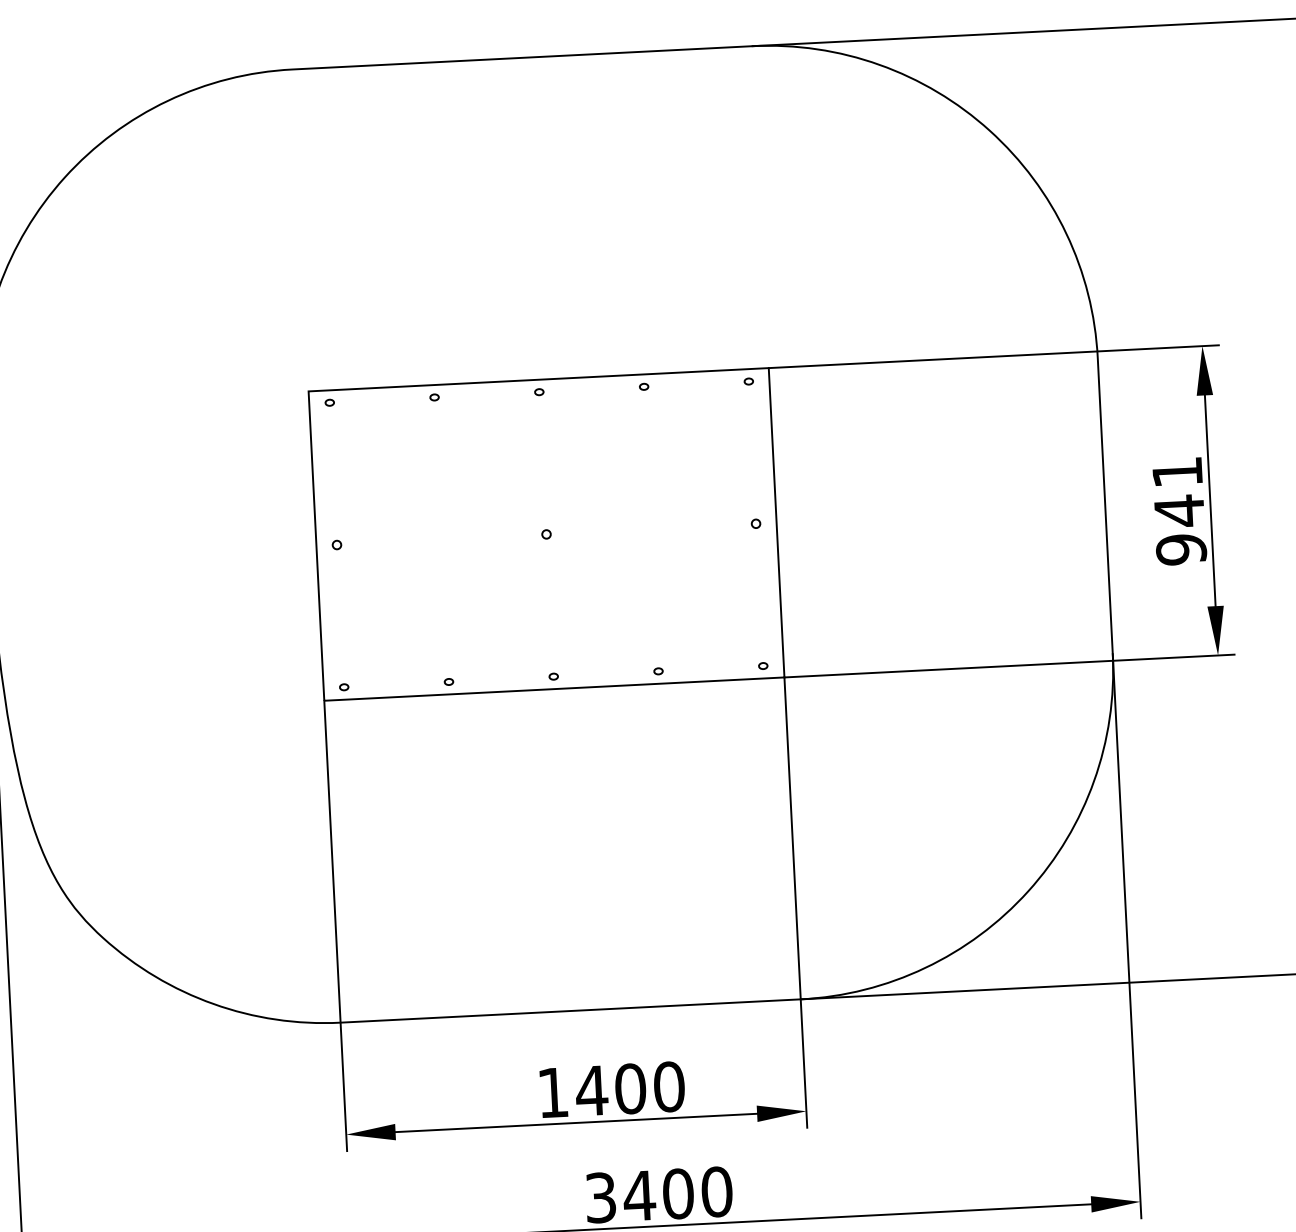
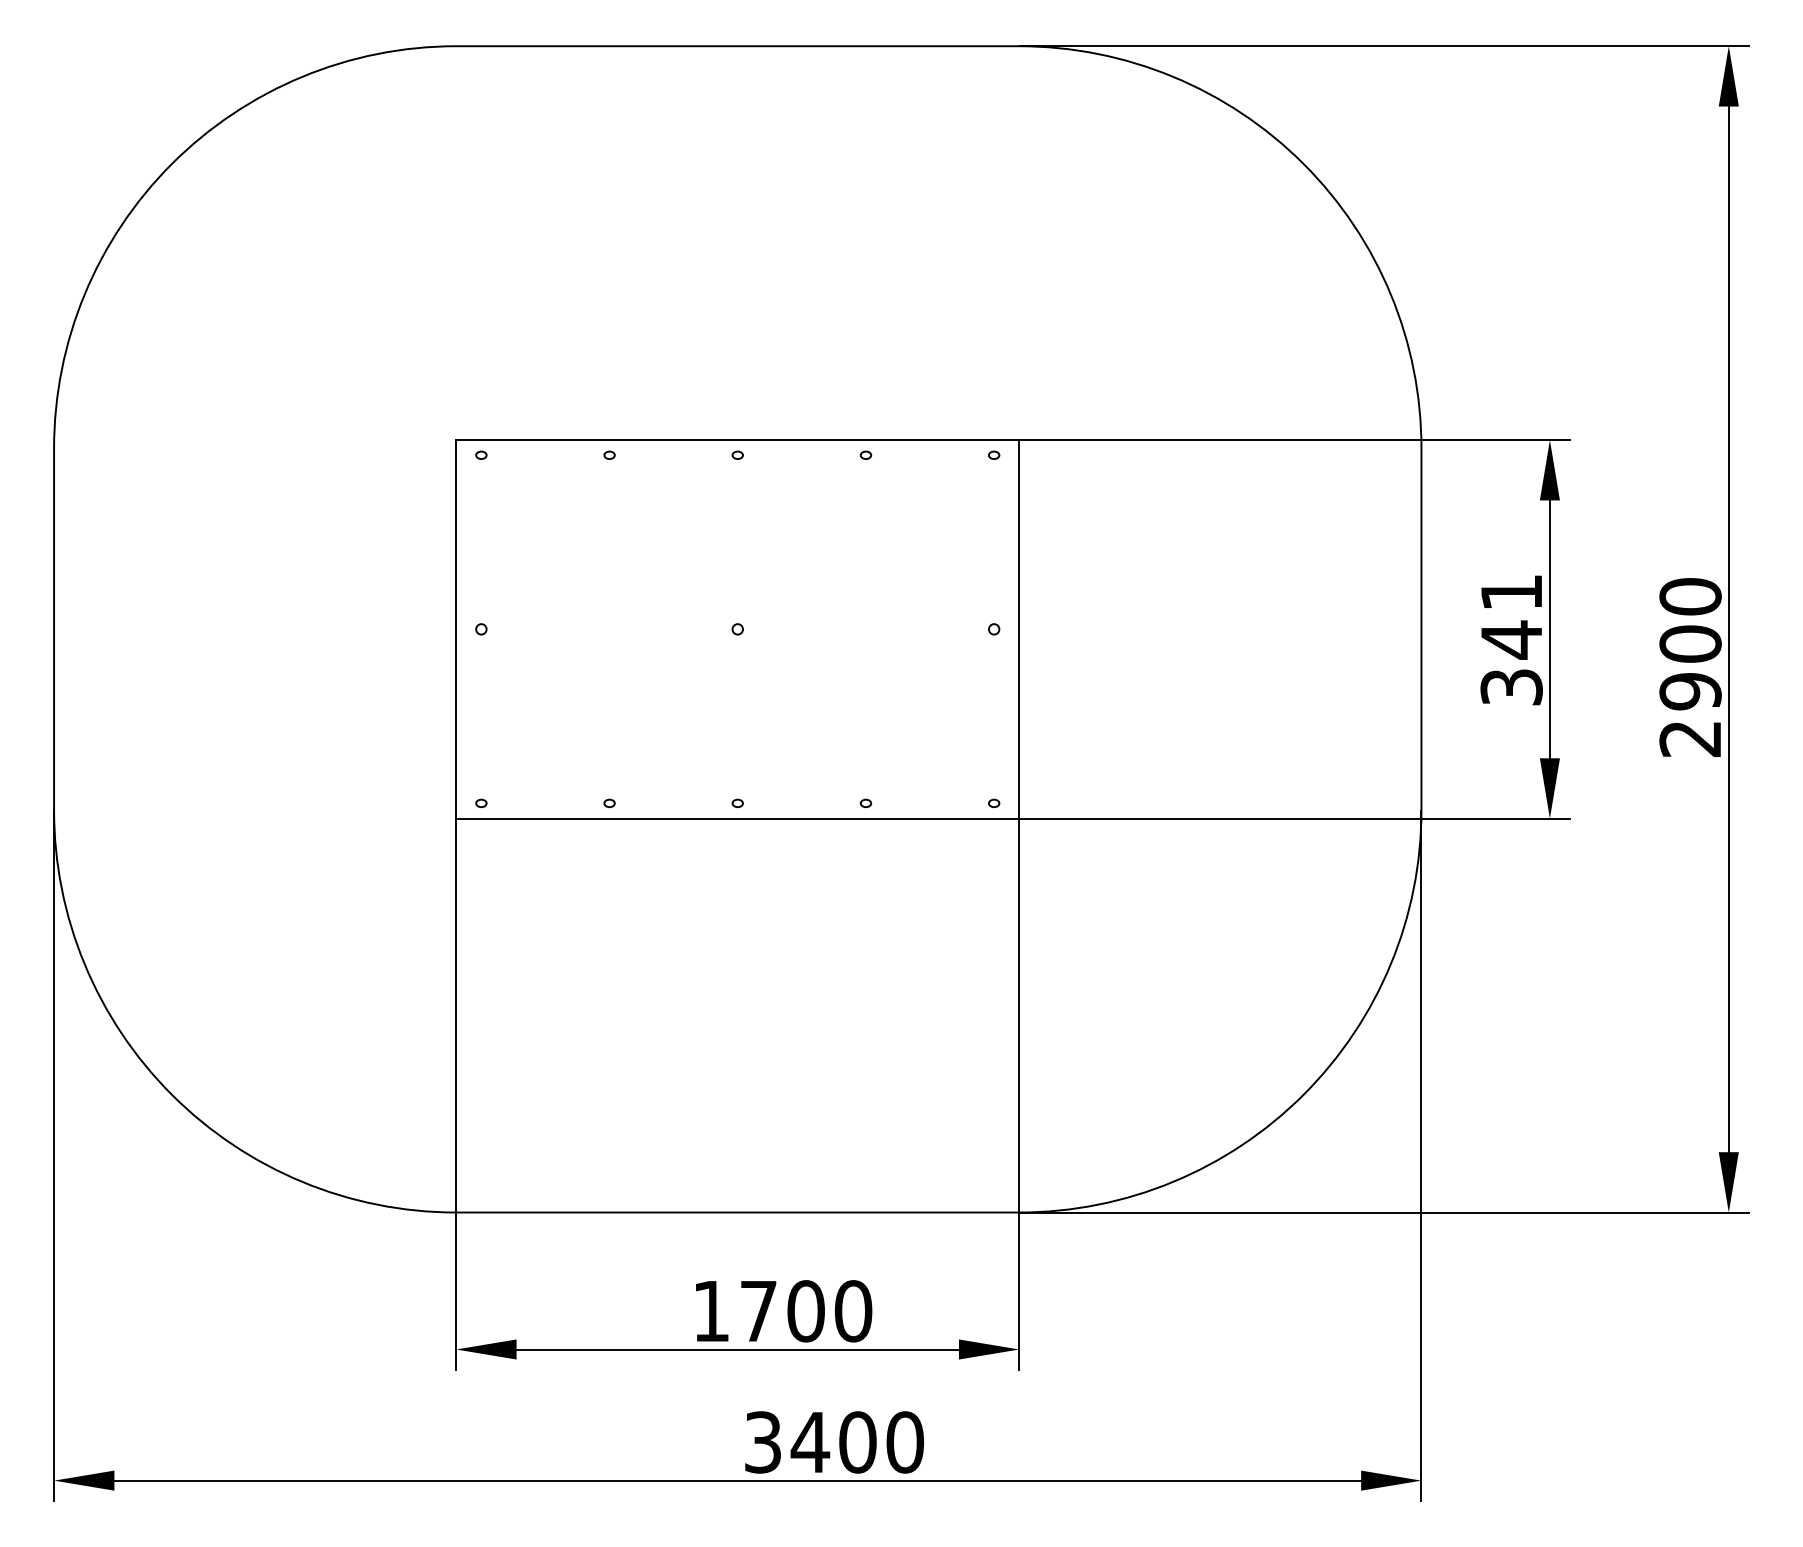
text: (1181, 549) -> (1511, 687), 941 -> 341
text: (591, 1091) -> (758, 1311), 1400 -> 1700

